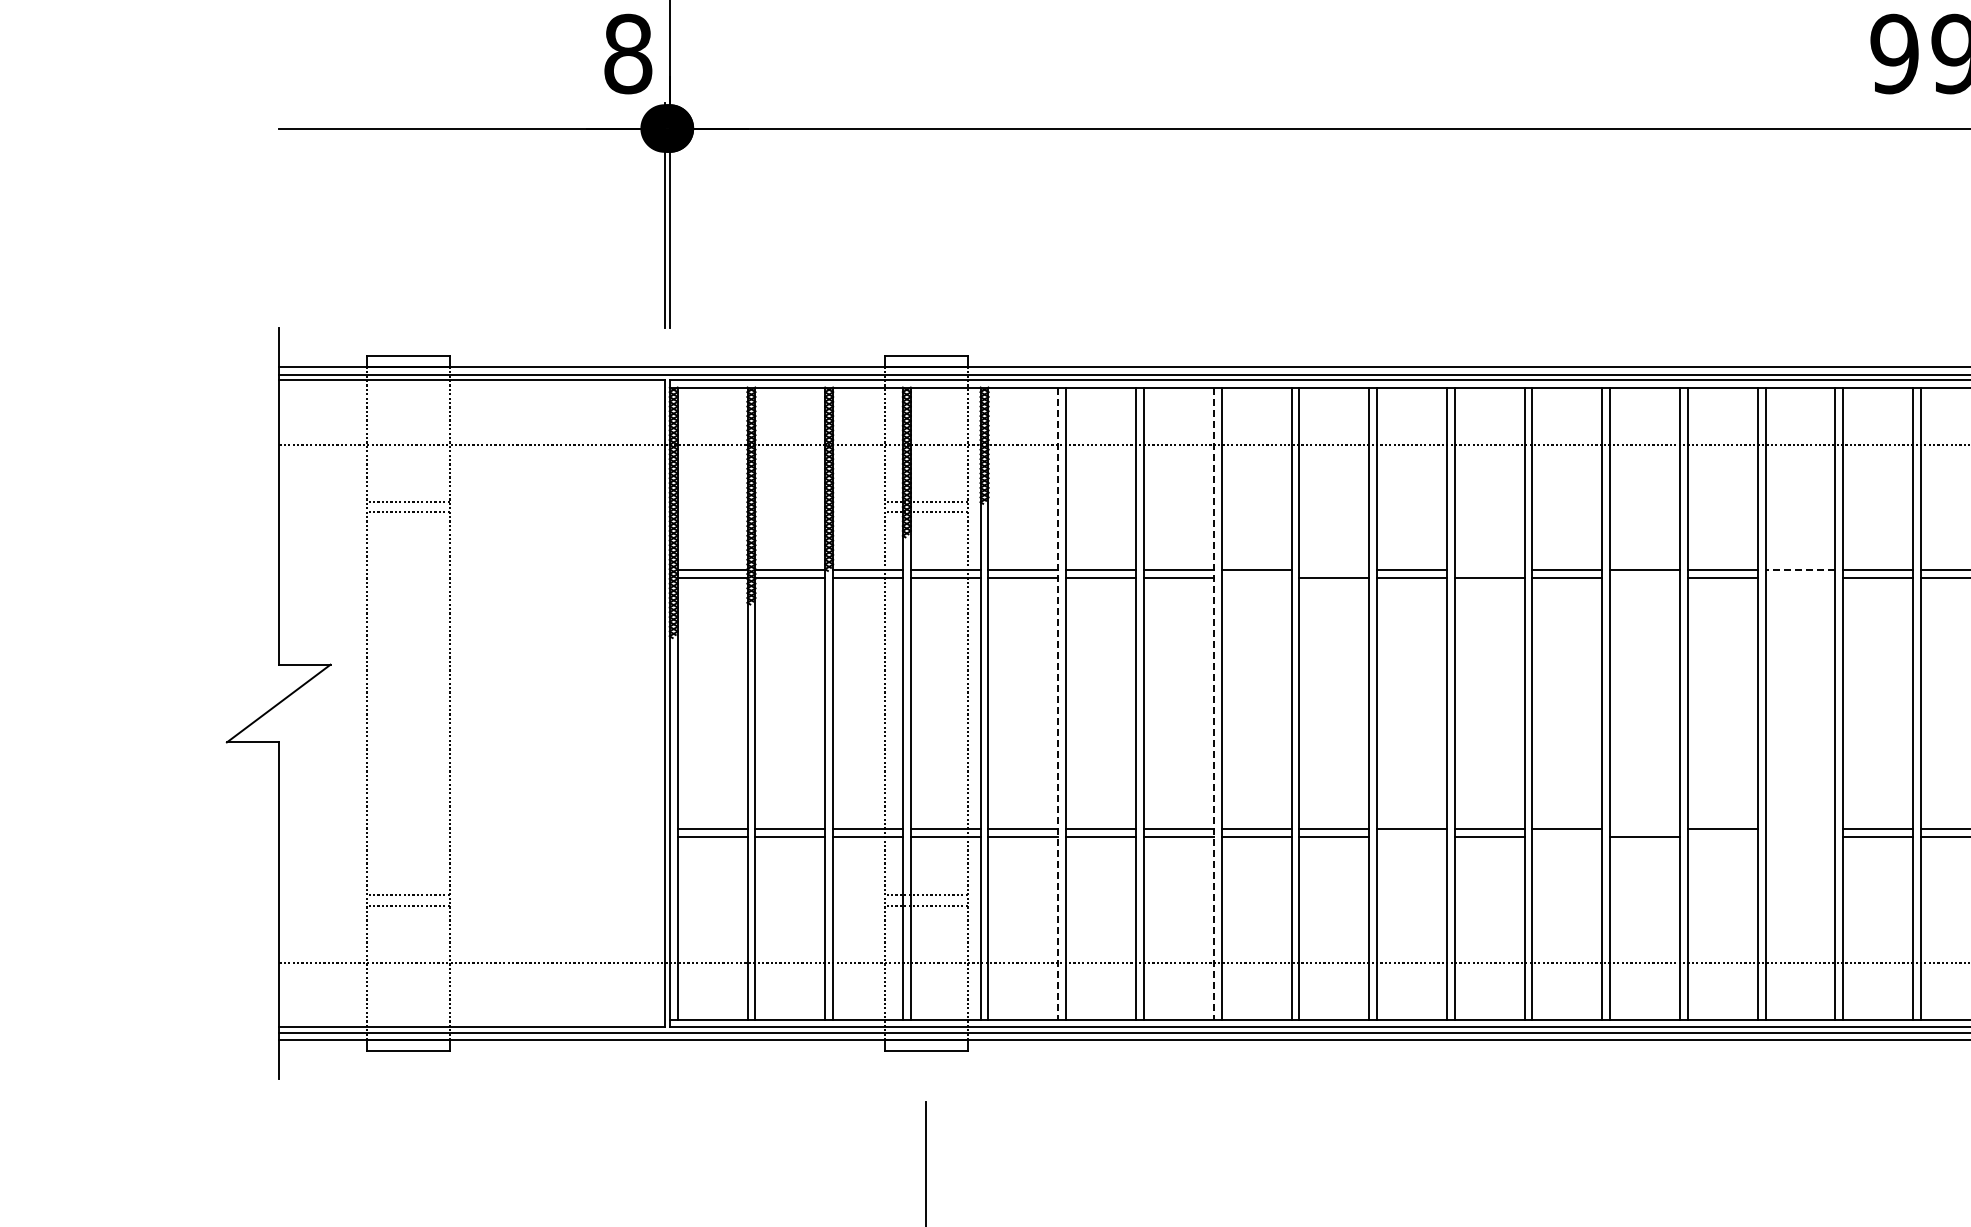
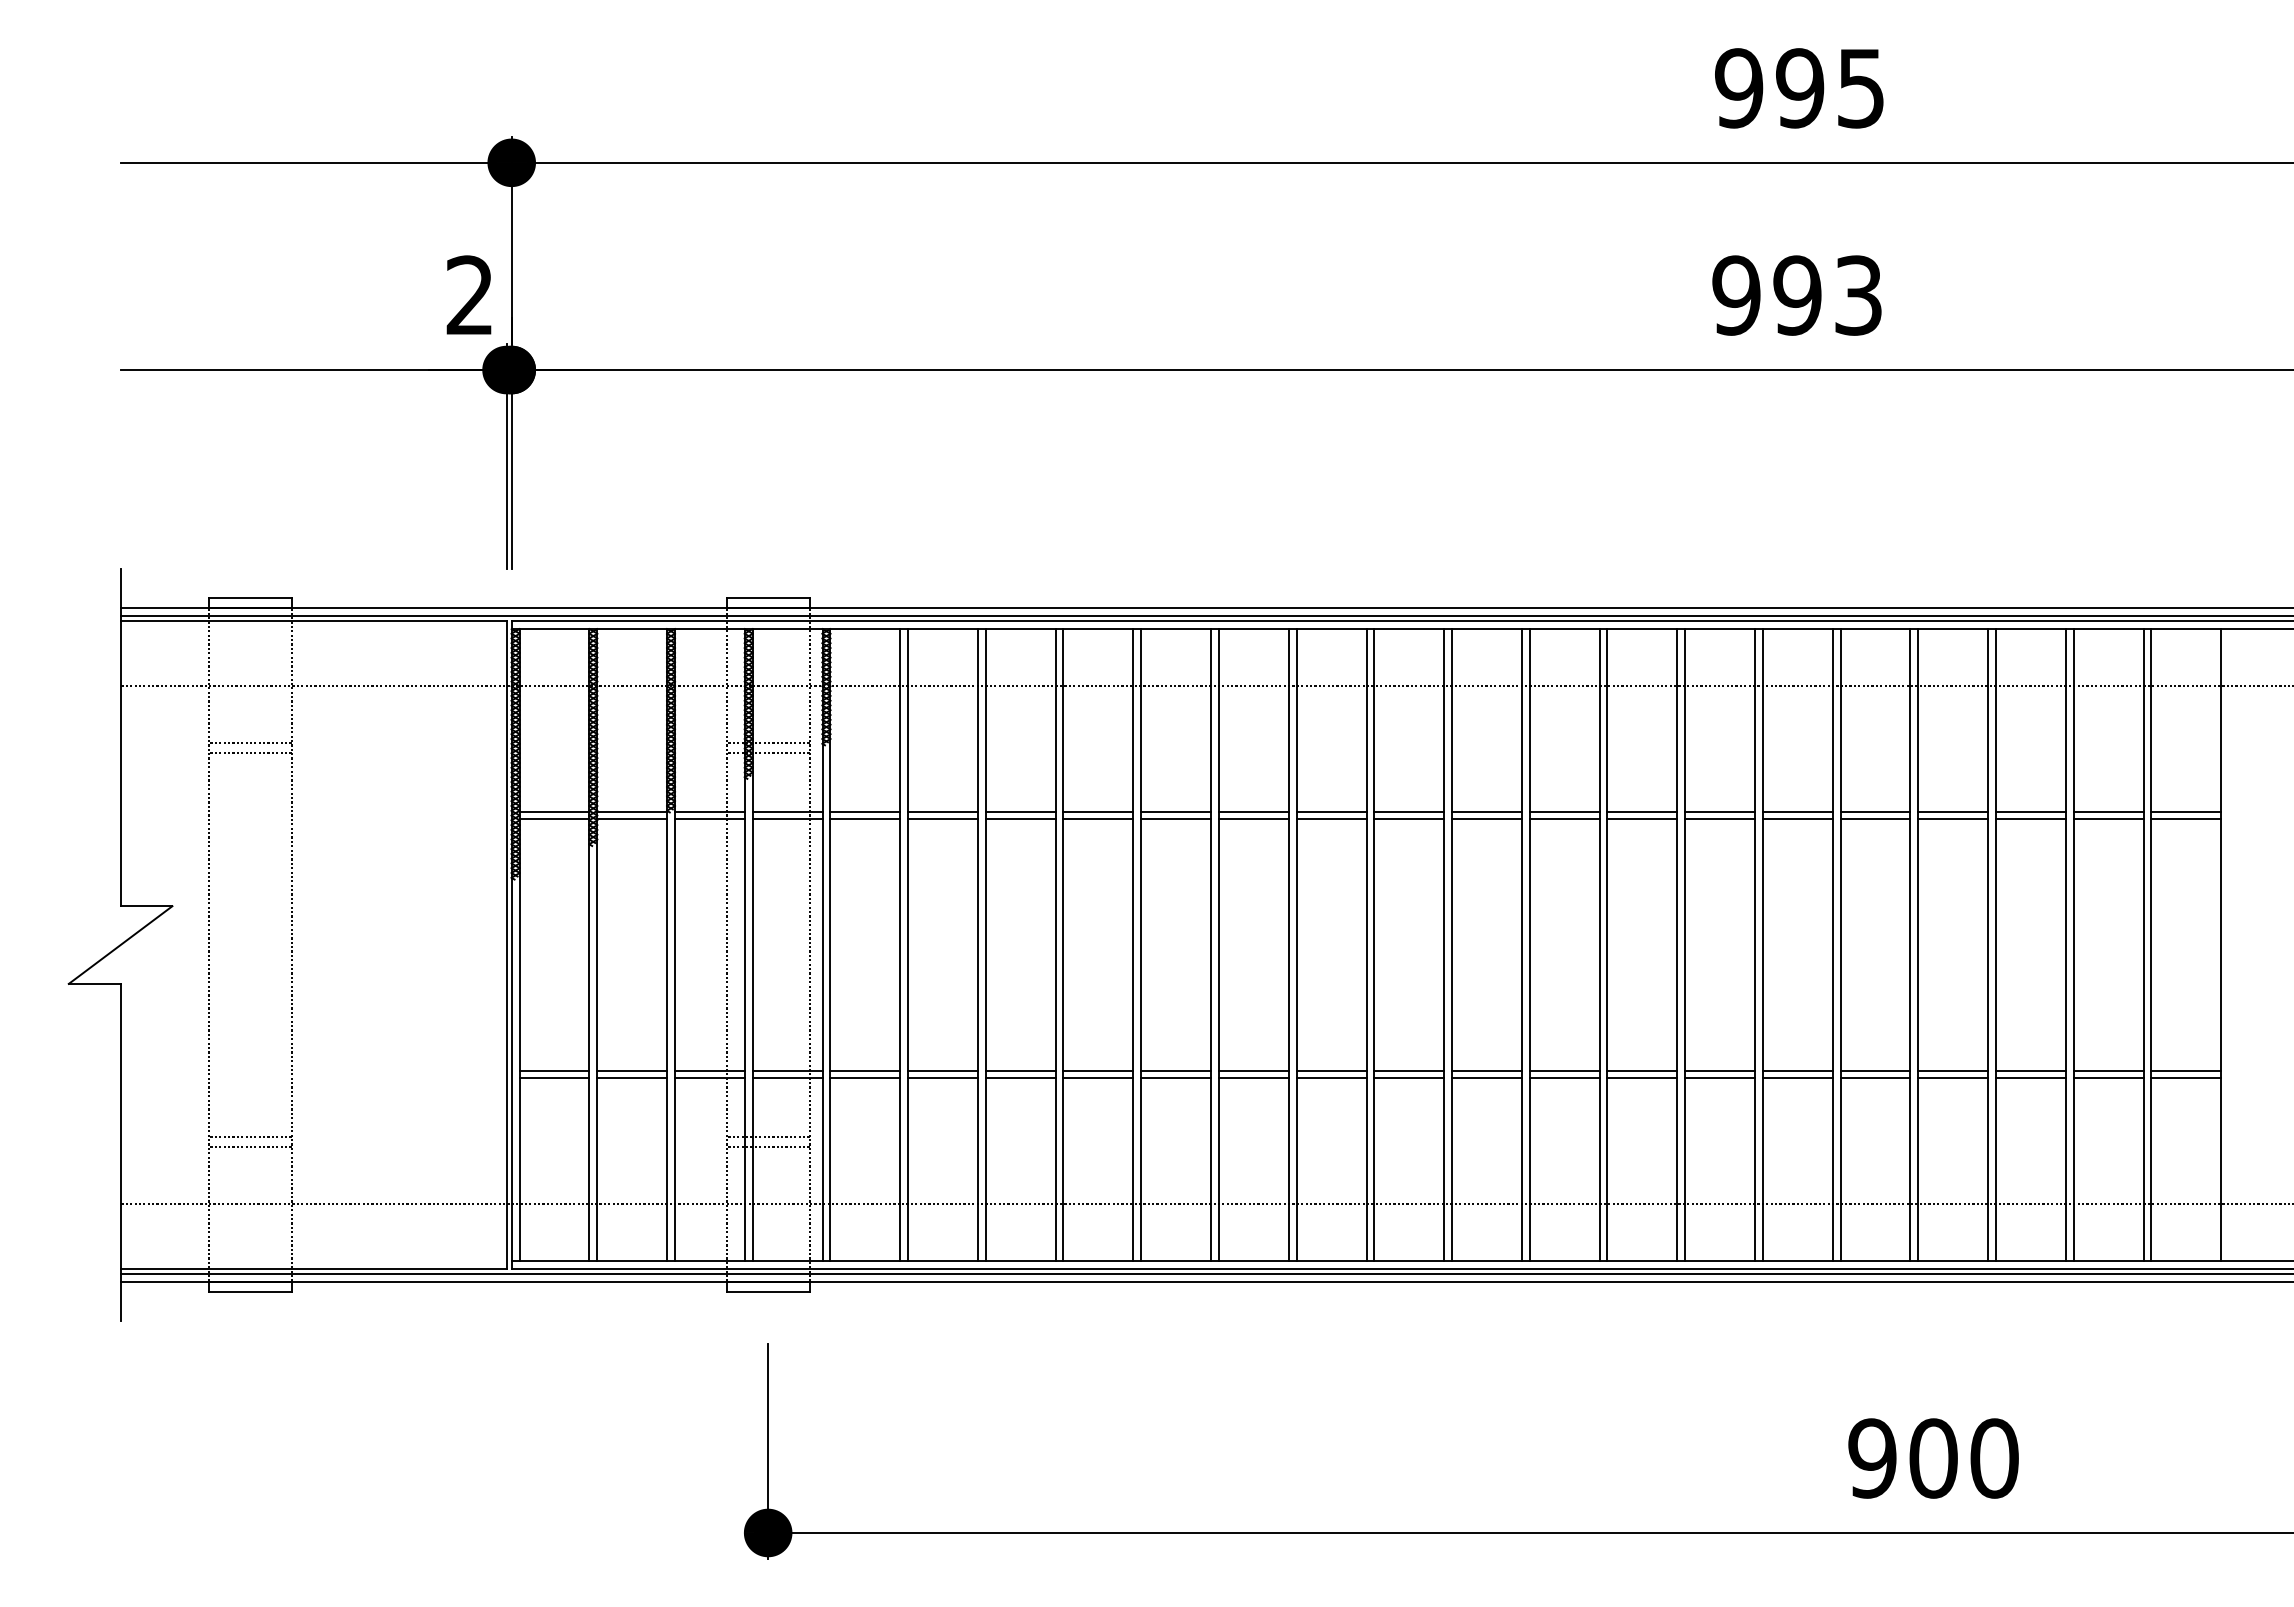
text: (628, 53) -> (470, 295), 8 -> 2
line: (1334, 569) -> (1176, 811), added
line: (1489, 569) -> (1331, 811), added
line: (1800, 569) -> (1642, 811), dashed -> solid
line: (1256, 577) -> (1098, 819), added
line: (1644, 577) -> (1486, 819), added
line: (1800, 577) -> (1642, 819), added
line: (1058, 703) -> (900, 945), dashed -> solid
line: (1213, 703) -> (1055, 945), dashed -> solid
line: (1644, 828) -> (1486, 1070), added
line: (1800, 828) -> (1642, 1070), added
line: (1411, 836) -> (1253, 1078), added
line: (1567, 836) -> (1409, 1078), added
line: (1722, 836) -> (1564, 1078), added
line: (1800, 836) -> (1642, 1078), added

